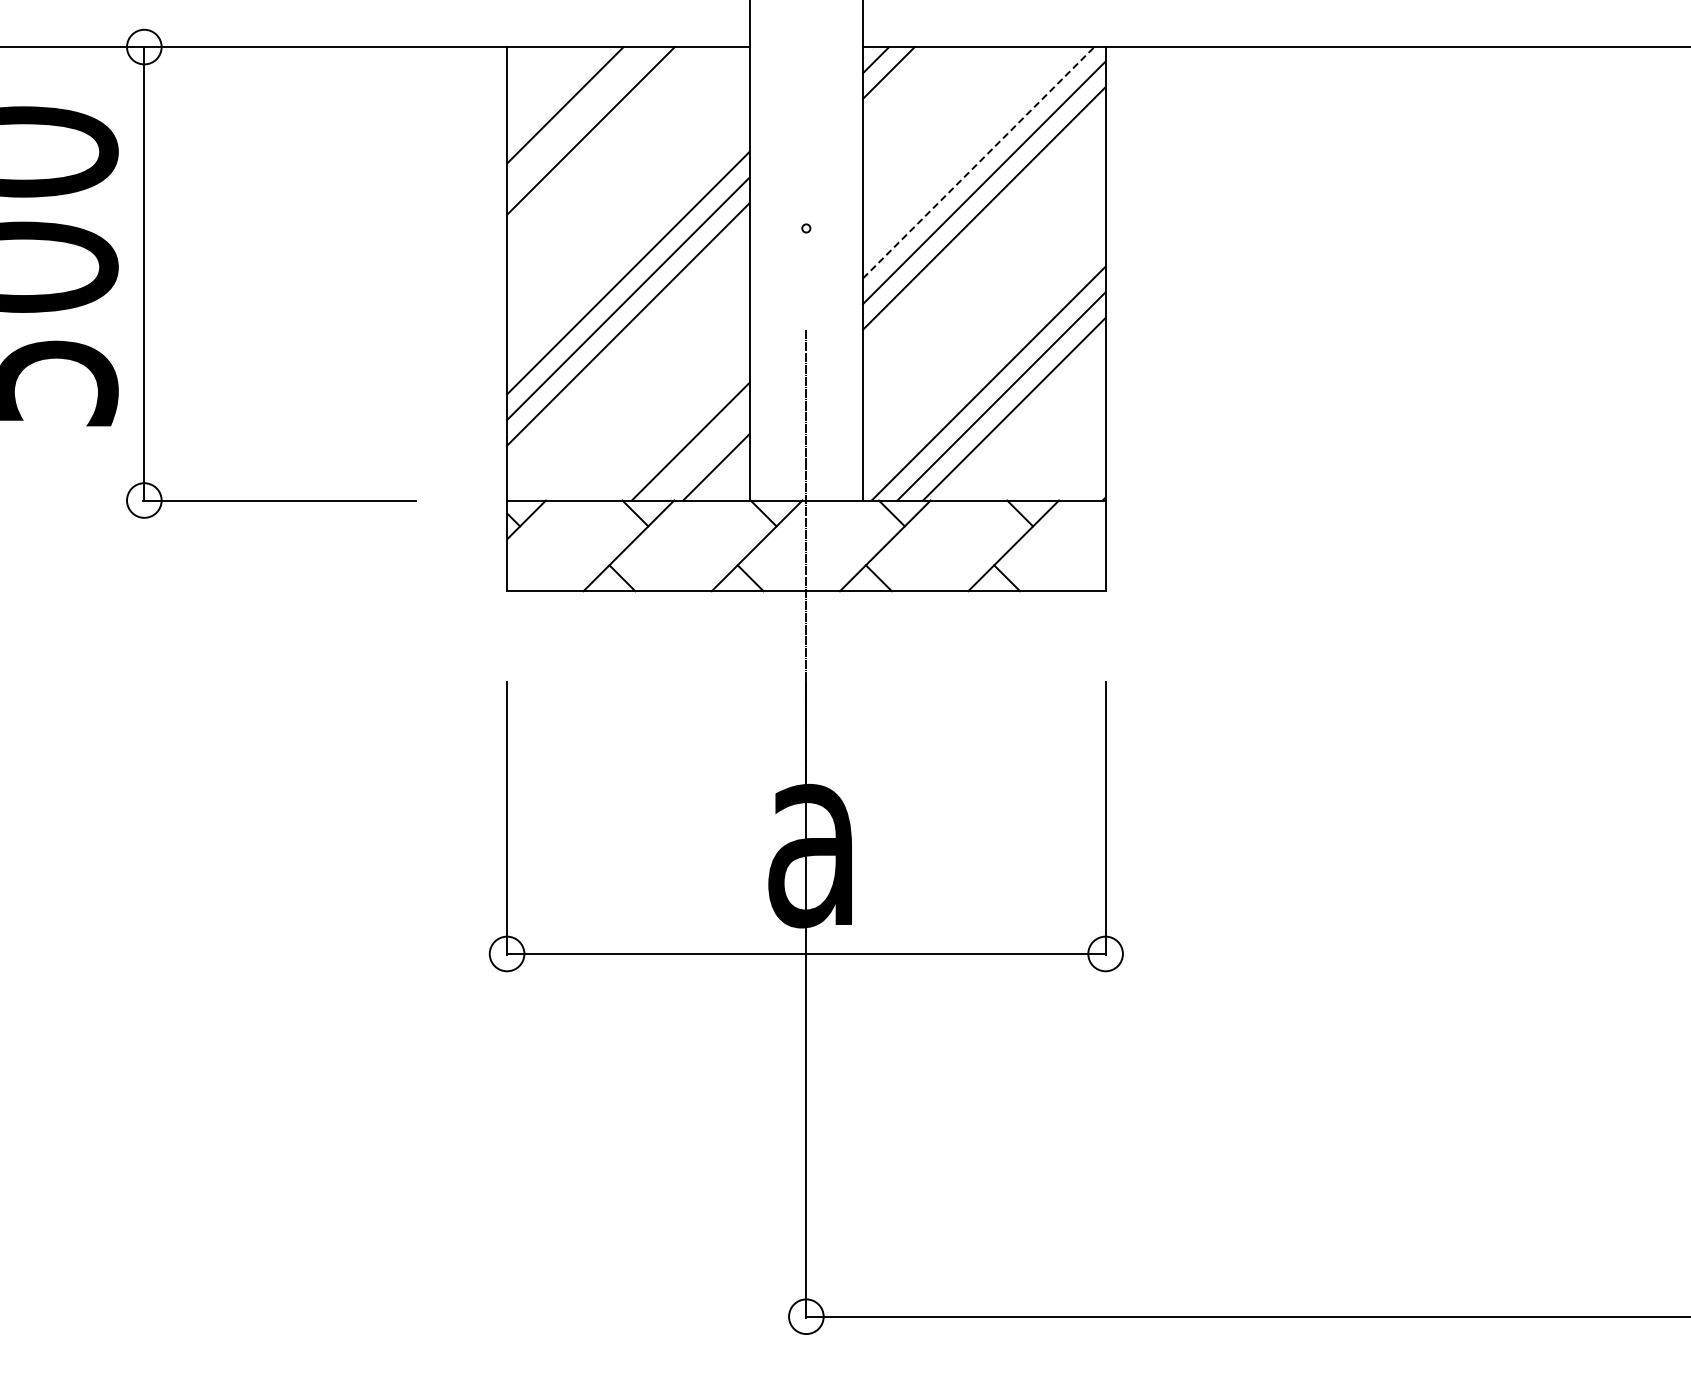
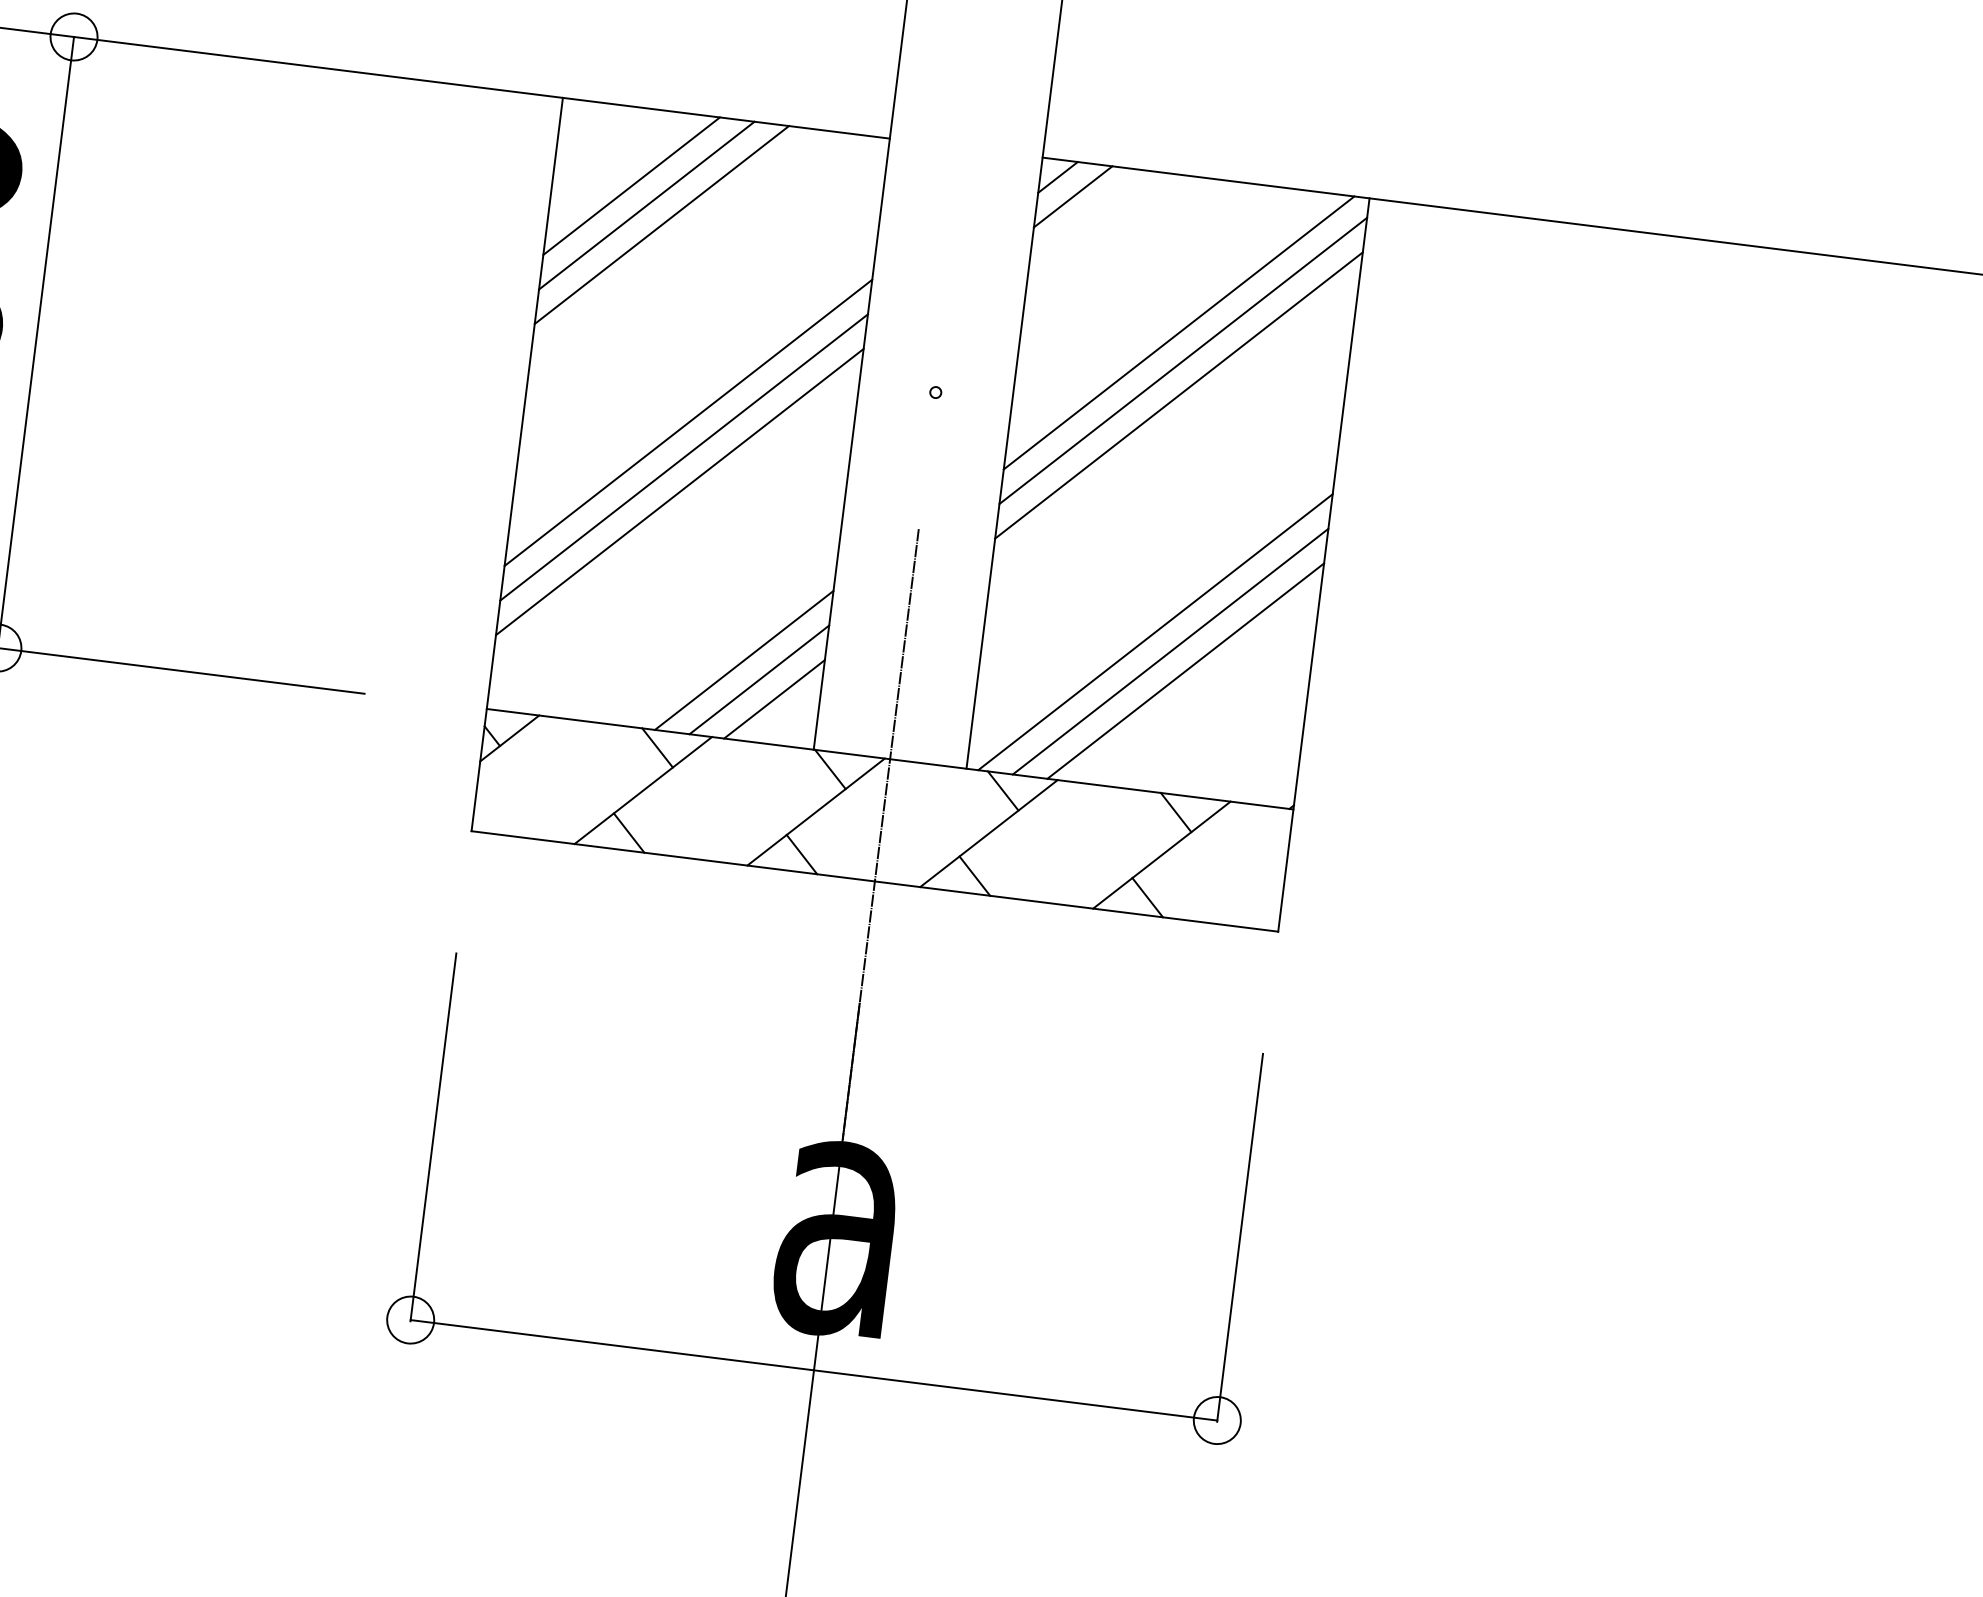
line: (578, 118) -> (647, 206), added
line: (978, 162) -> (1178, 332), dashed -> solid
line: (703, 454) -> (759, 679), added

